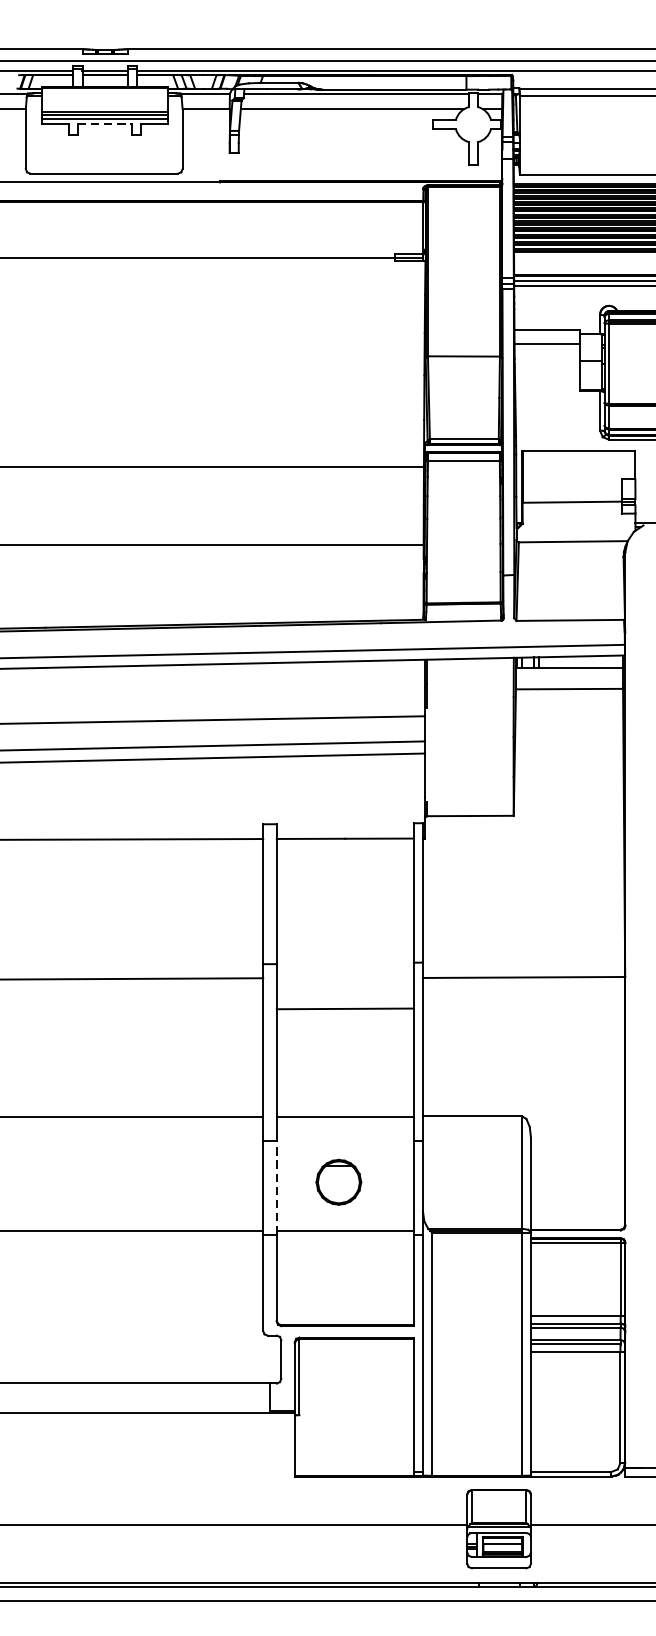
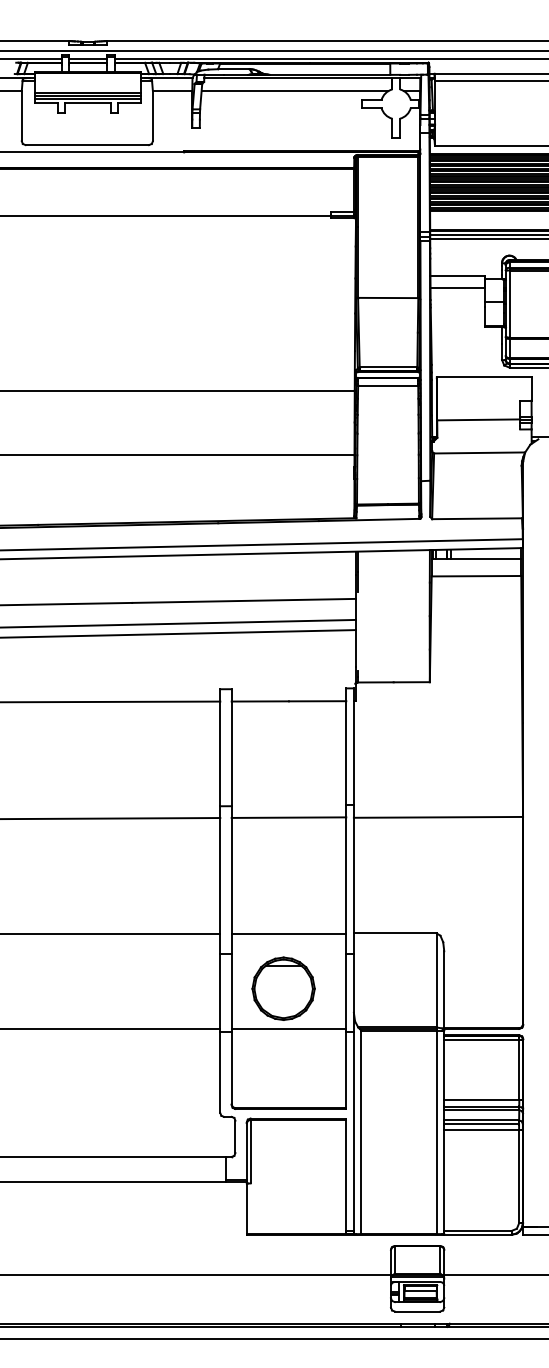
line: (105, 123) -> (88, 103), dashed -> solid
line: (344, 1008) -> (288, 817), moved
part: (338, 1182) -> (283, 988), size x1.67
line: (276, 1186) -> (231, 992), dashed -> solid

